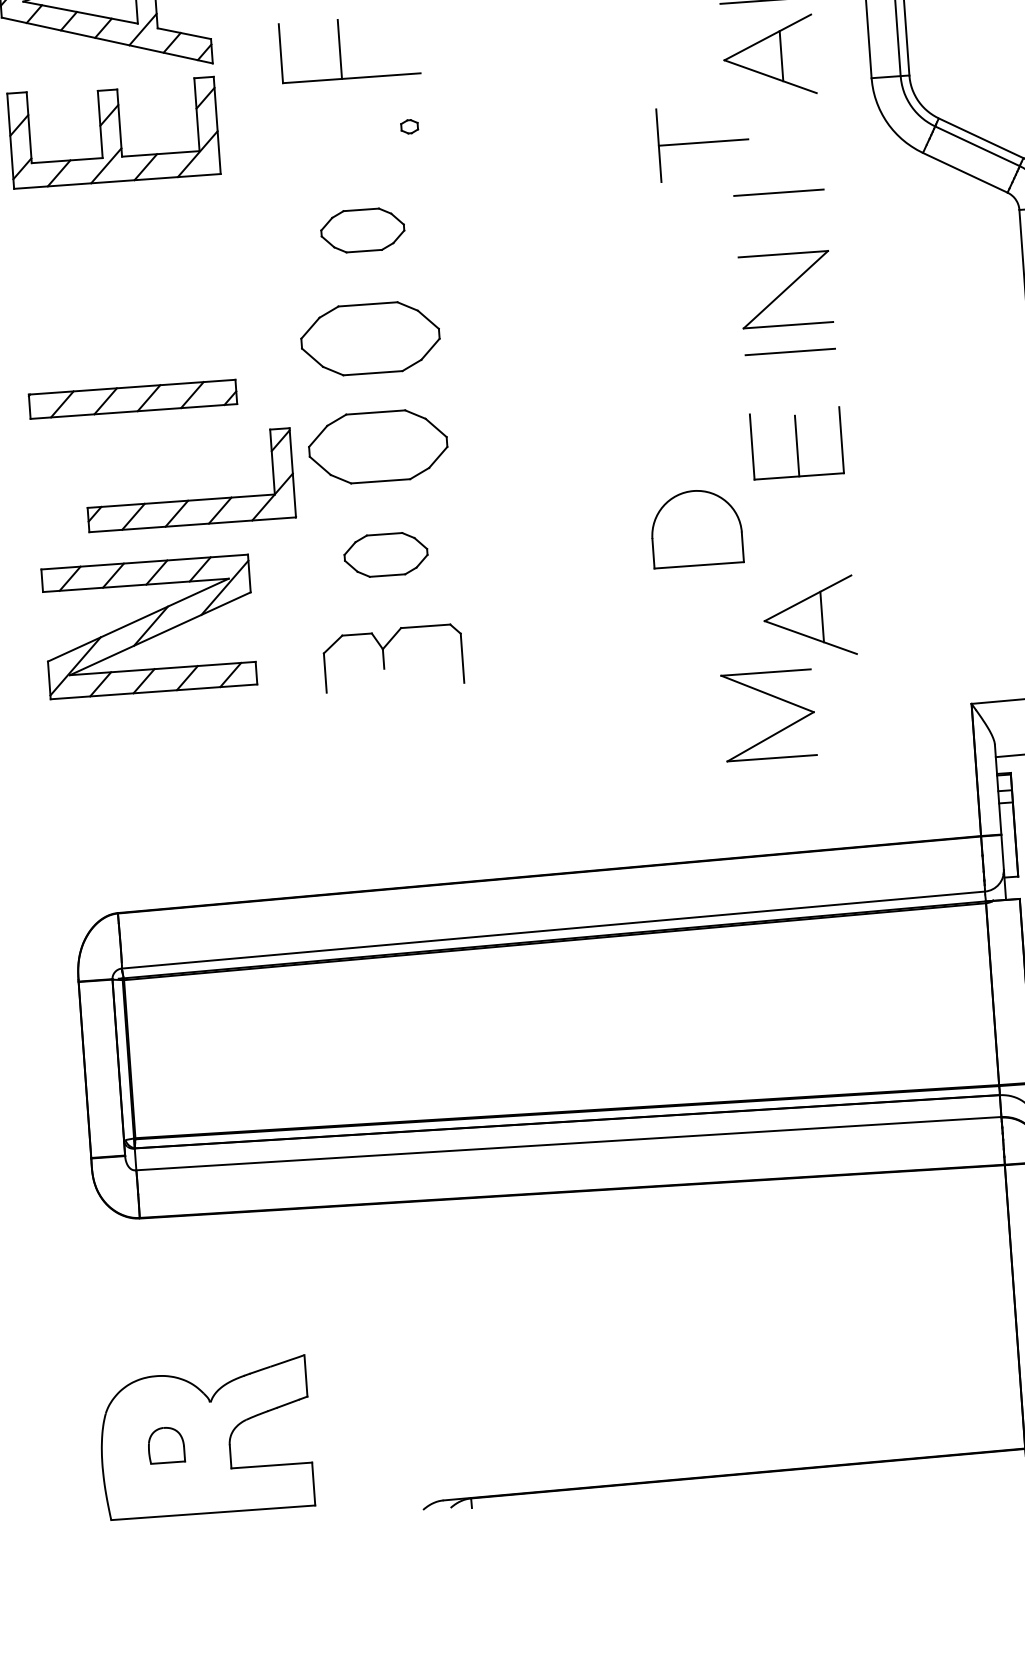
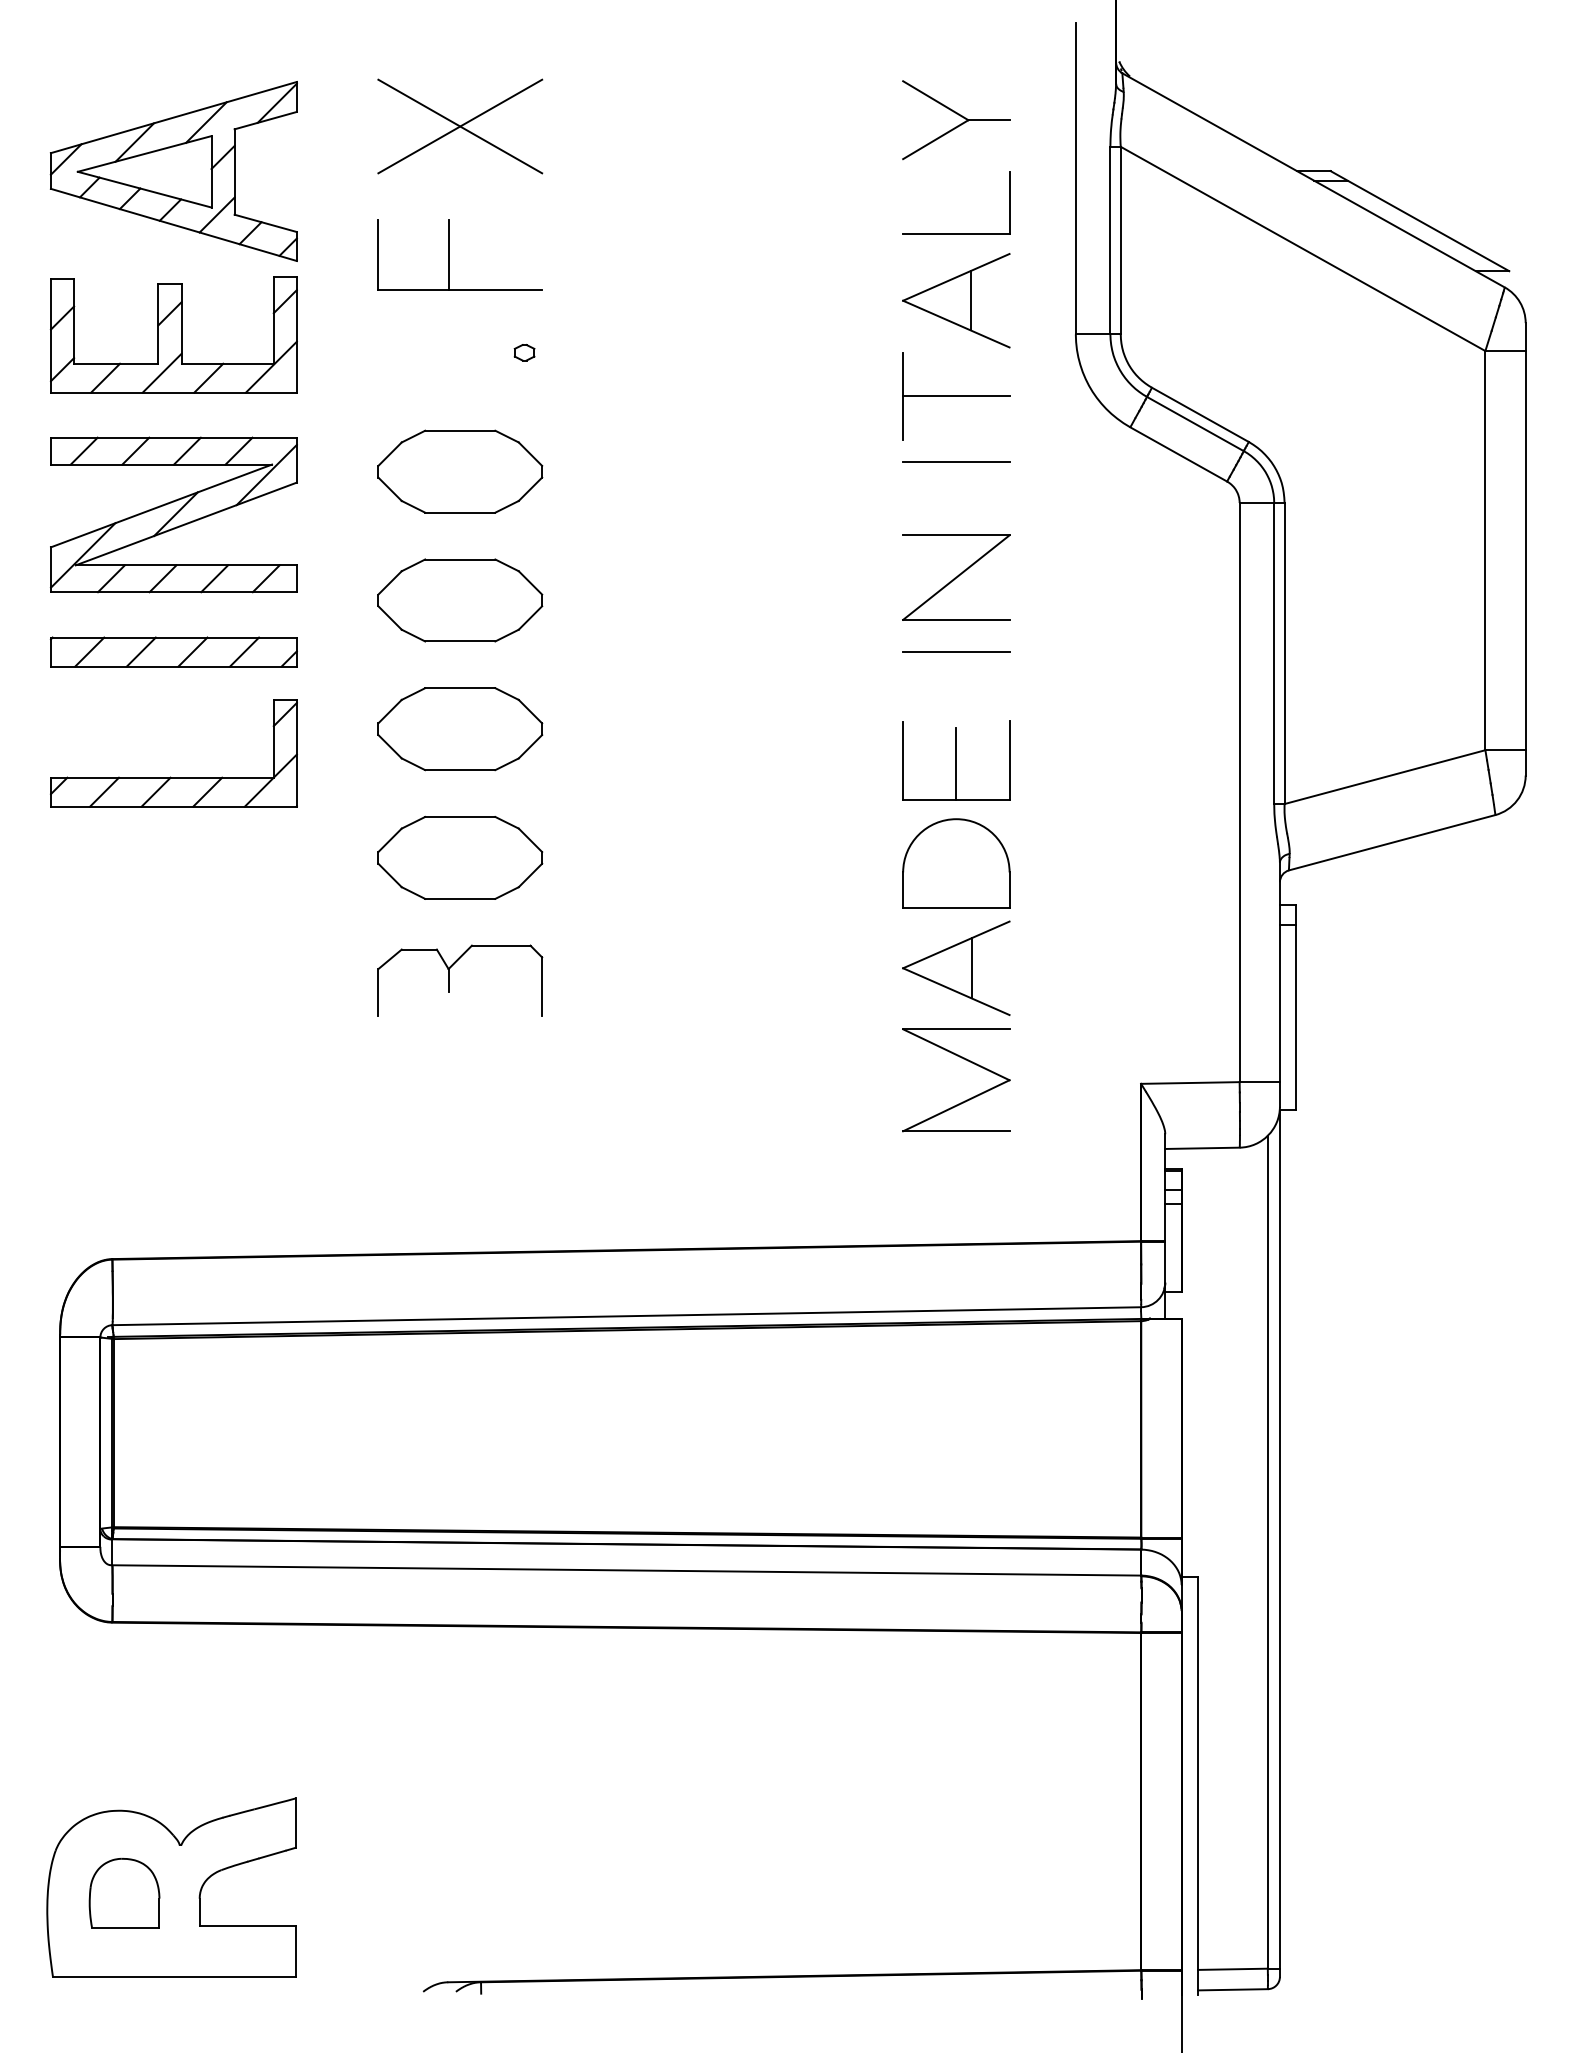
part: (703, 142) -> (956, 396), moved
part: (362, 230) -> (460, 471), size x1.67
part: (187, 499) -> (170, 776), moved
part: (696, 528) -> (956, 863), moved
part: (386, 554) -> (460, 857), size x1.67
part: (148, 626) -> (173, 514), moved
part: (778, 730) -> (966, 1099), moved
part: (166, 1445) -> (124, 1893), size x1.67

